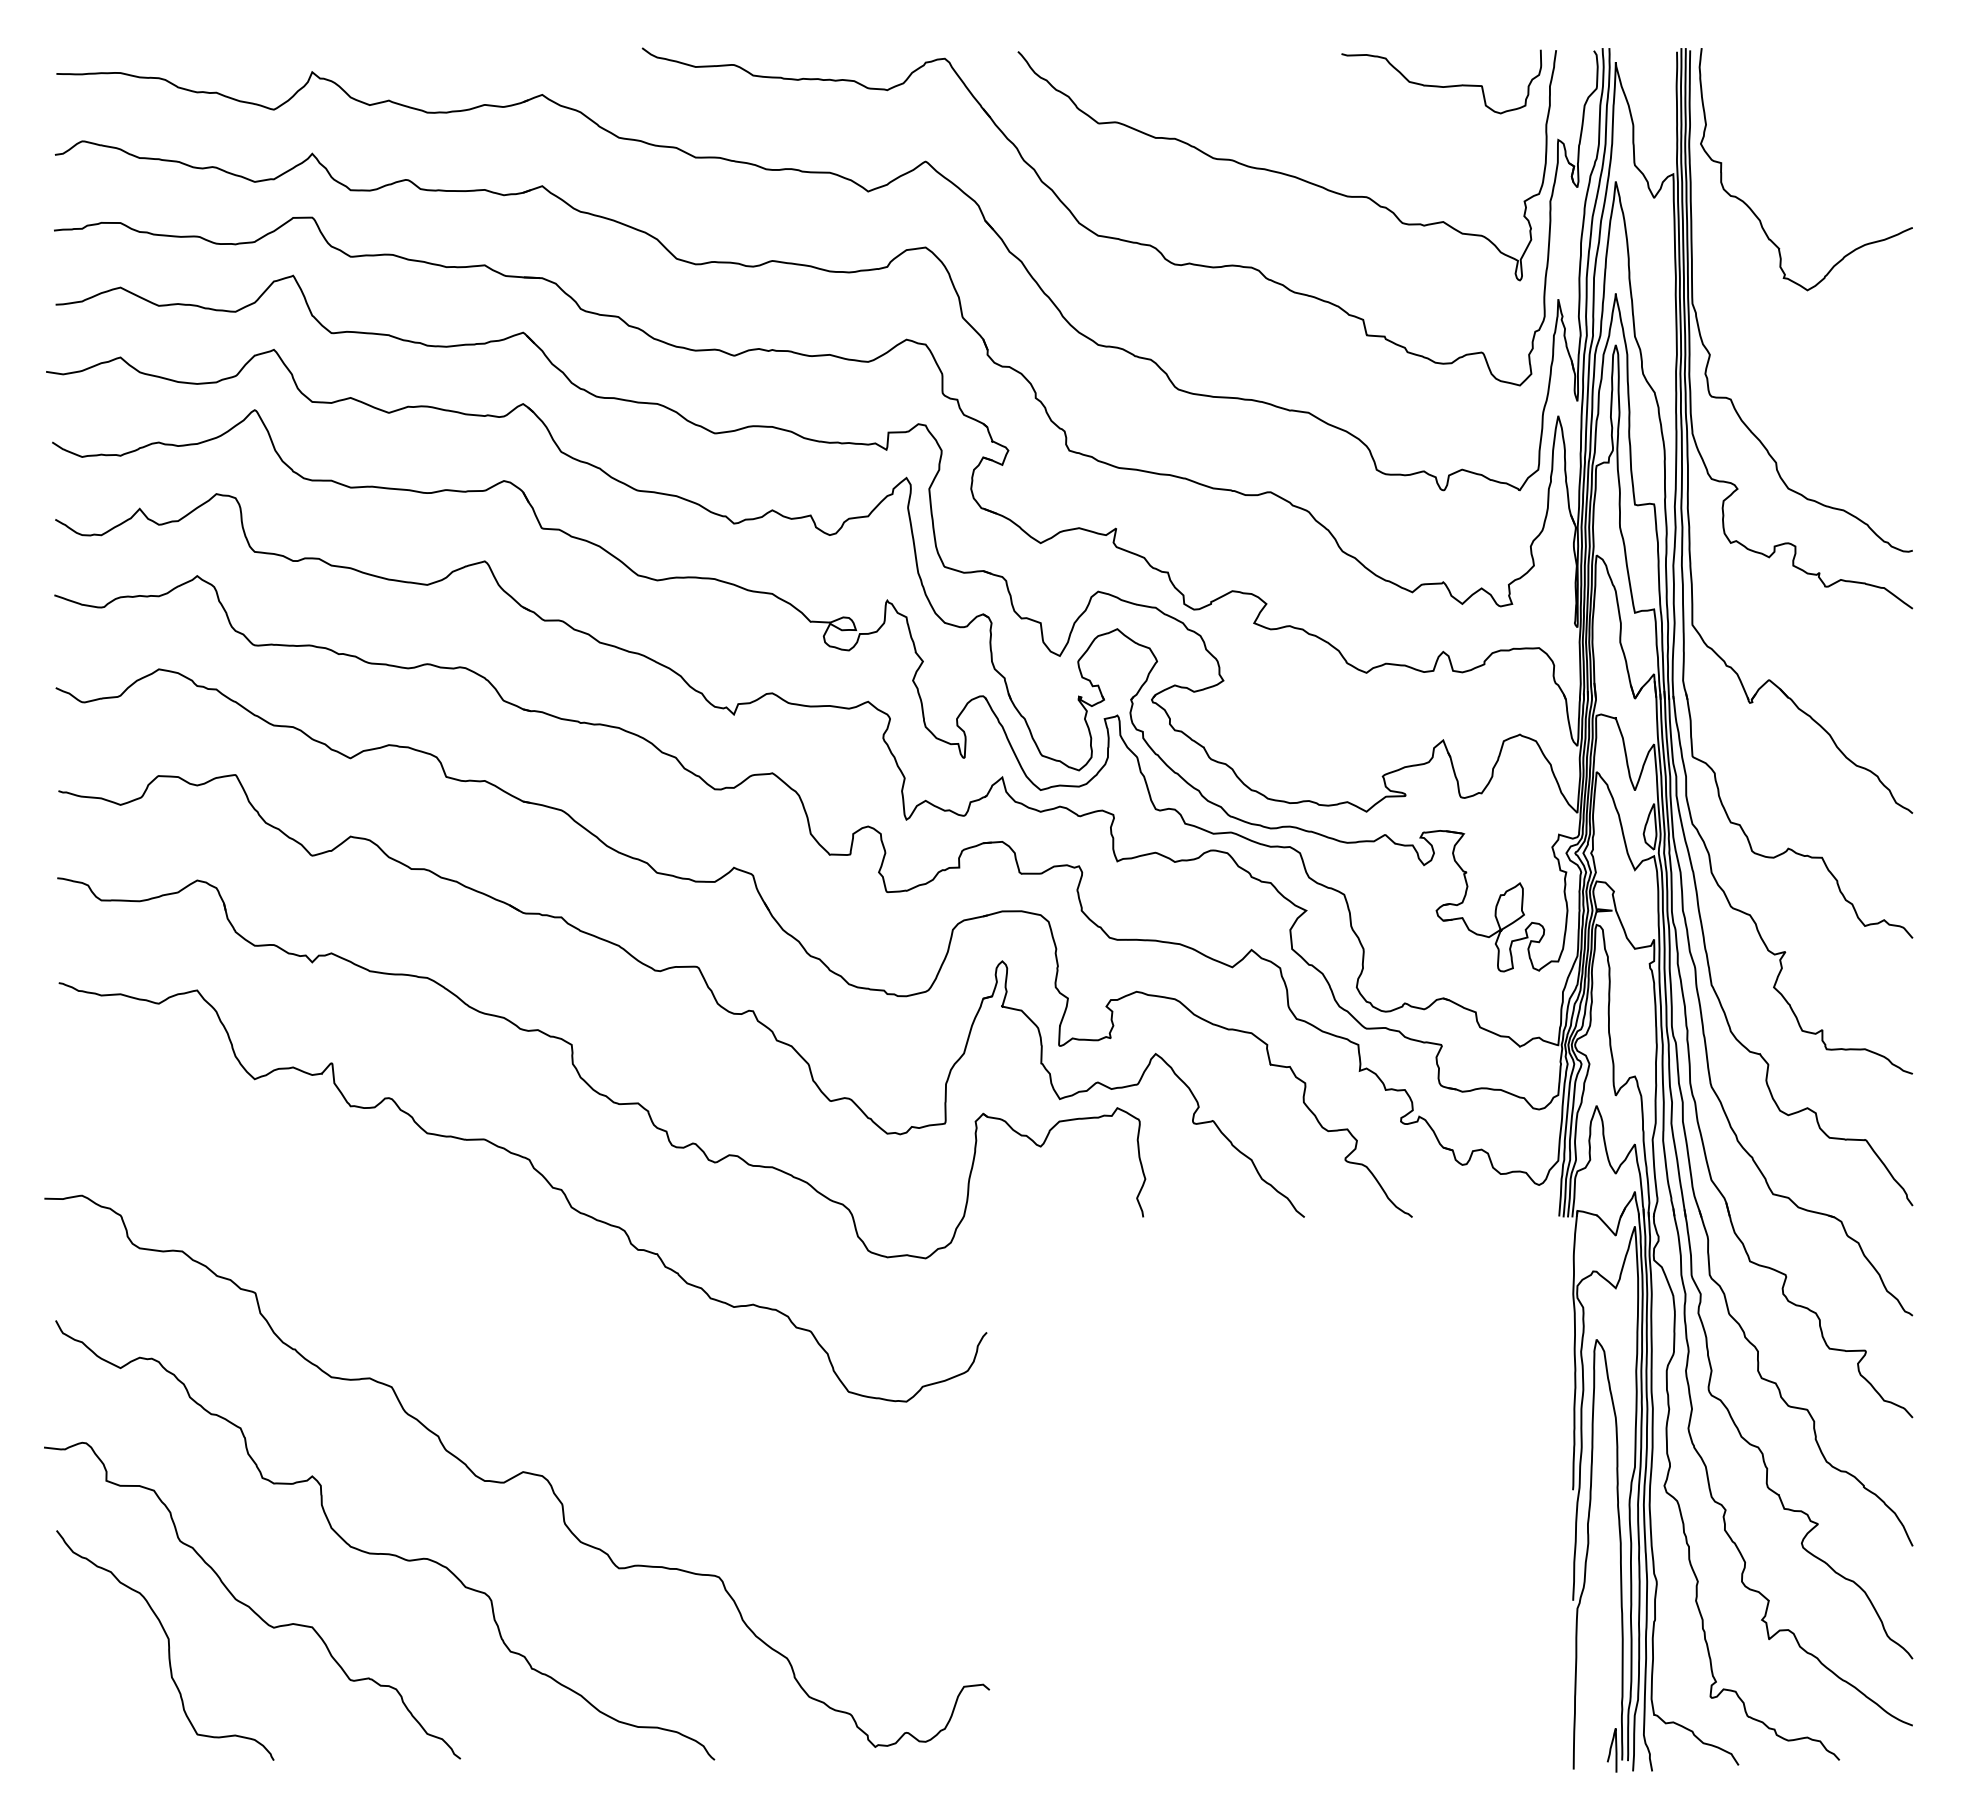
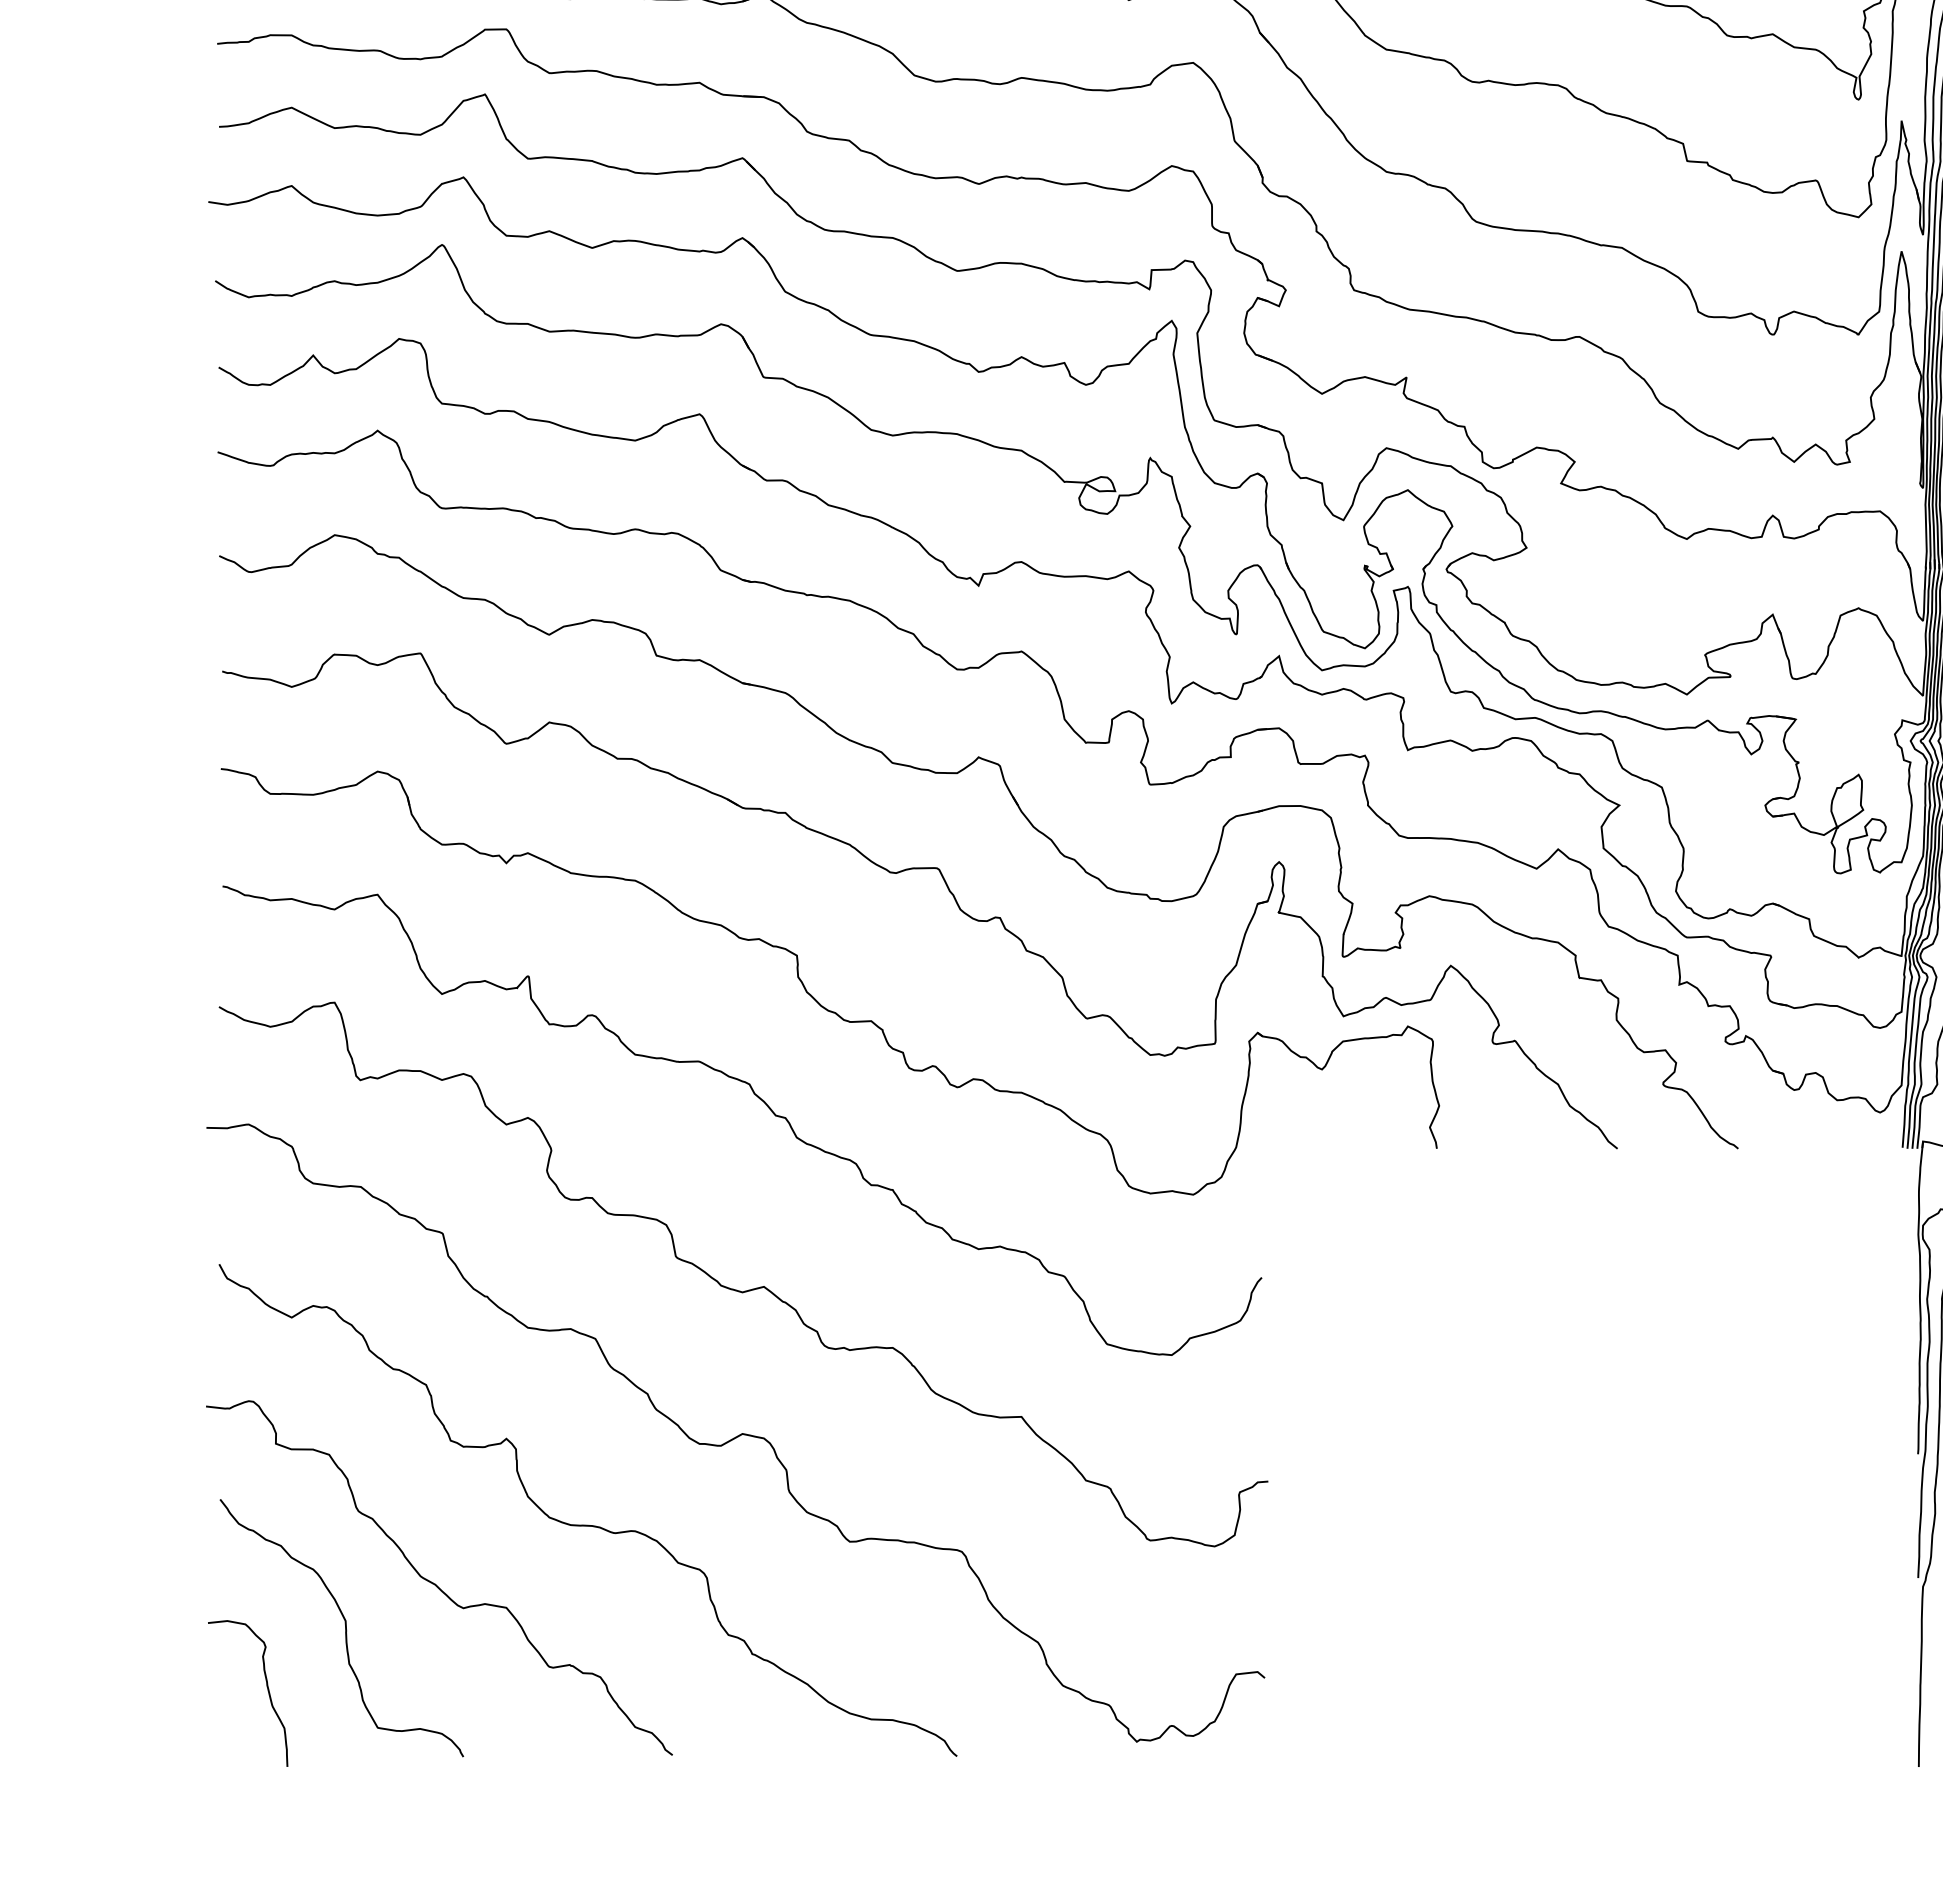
curve: (520, 1343) -> (739, 1289), added
curve: (98, 1700) -> (267, 1689), added

